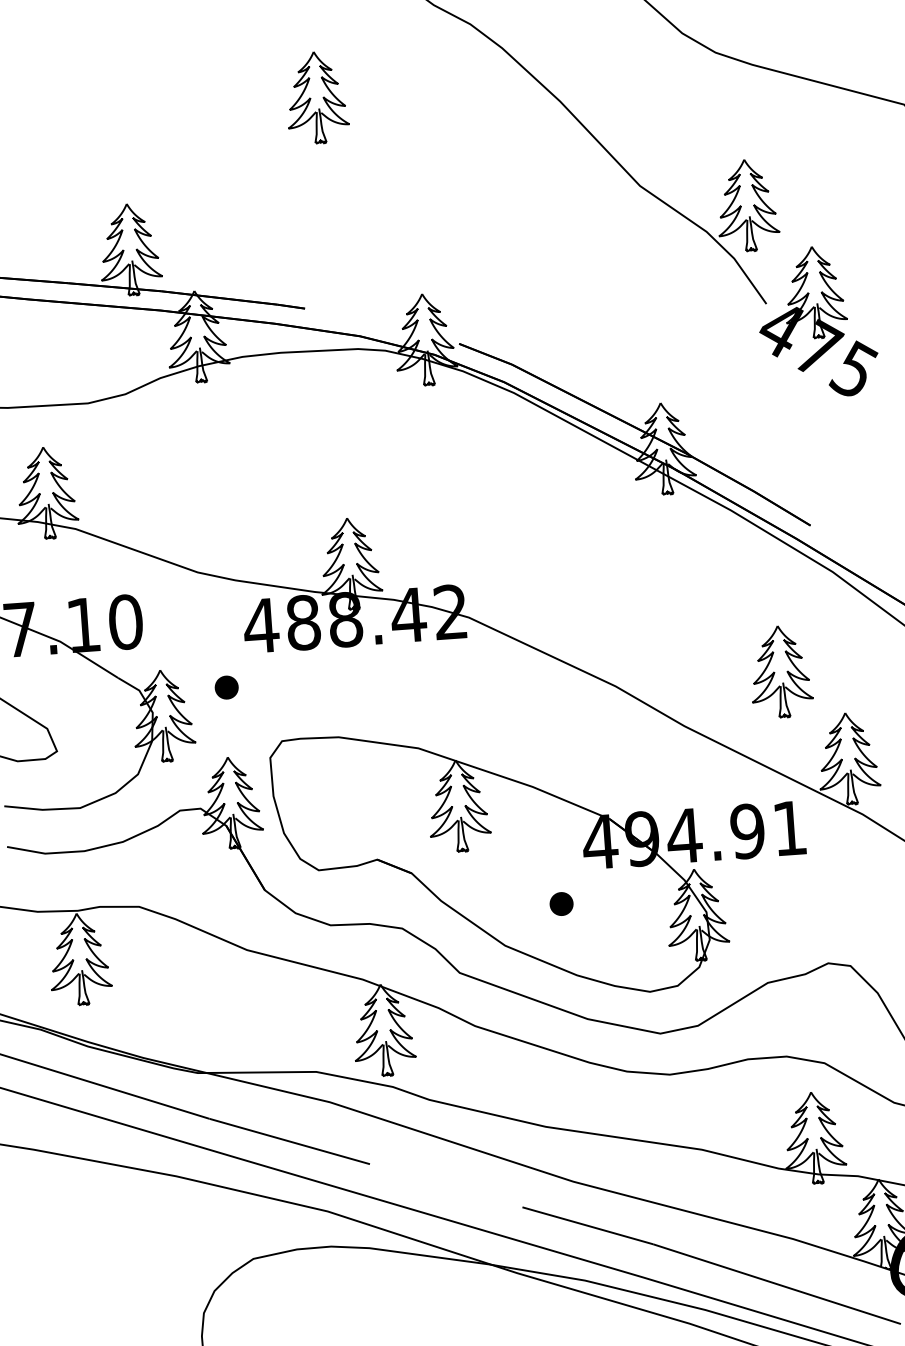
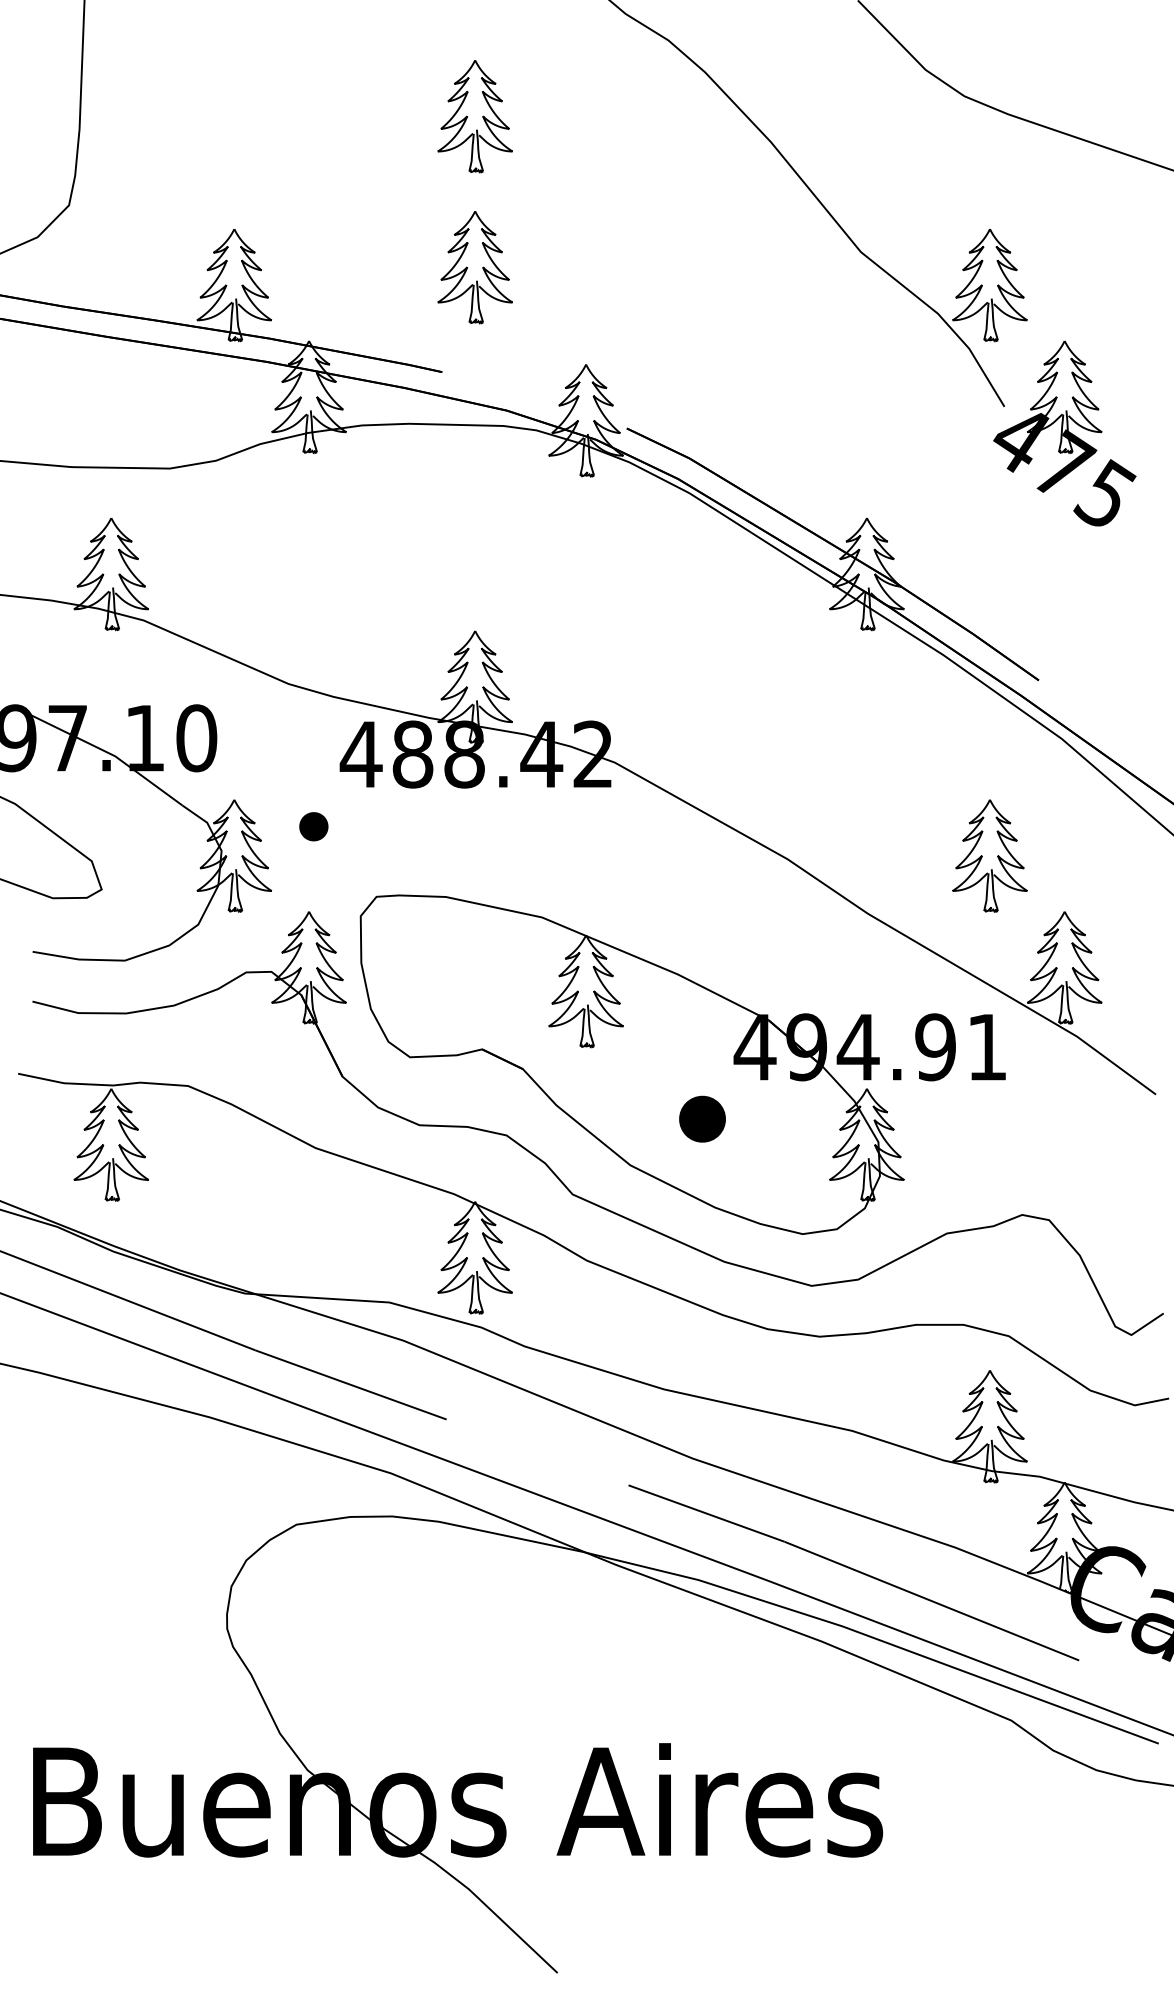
part: (325, 221) -> (474, 267), added
part: (561, 904) -> (702, 1119), size x1.6

